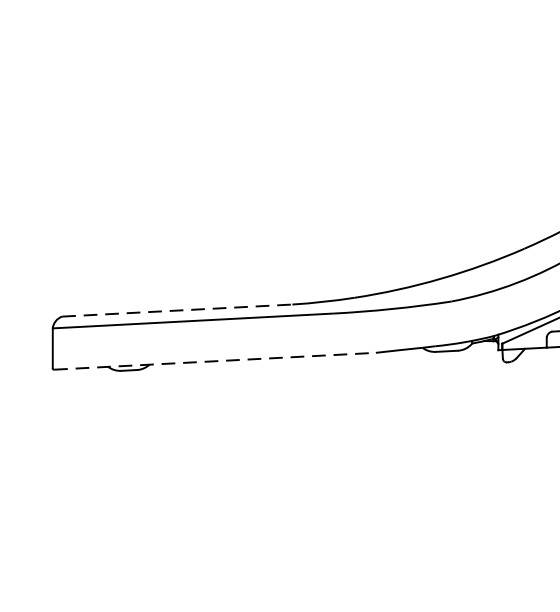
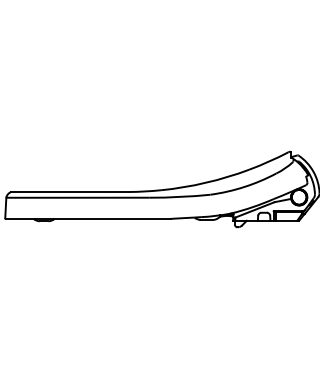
line: (177, 311) -> (70, 192), dashed -> solid
line: (215, 360) -> (88, 218), dashed -> solid

